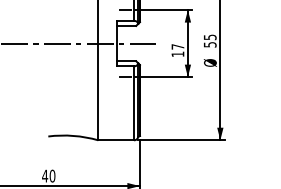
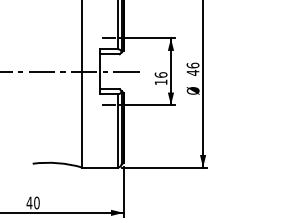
text: (209, 40) -> (192, 68), 55 -> 46
text: (177, 46) -> (160, 74), 17 -> 16

